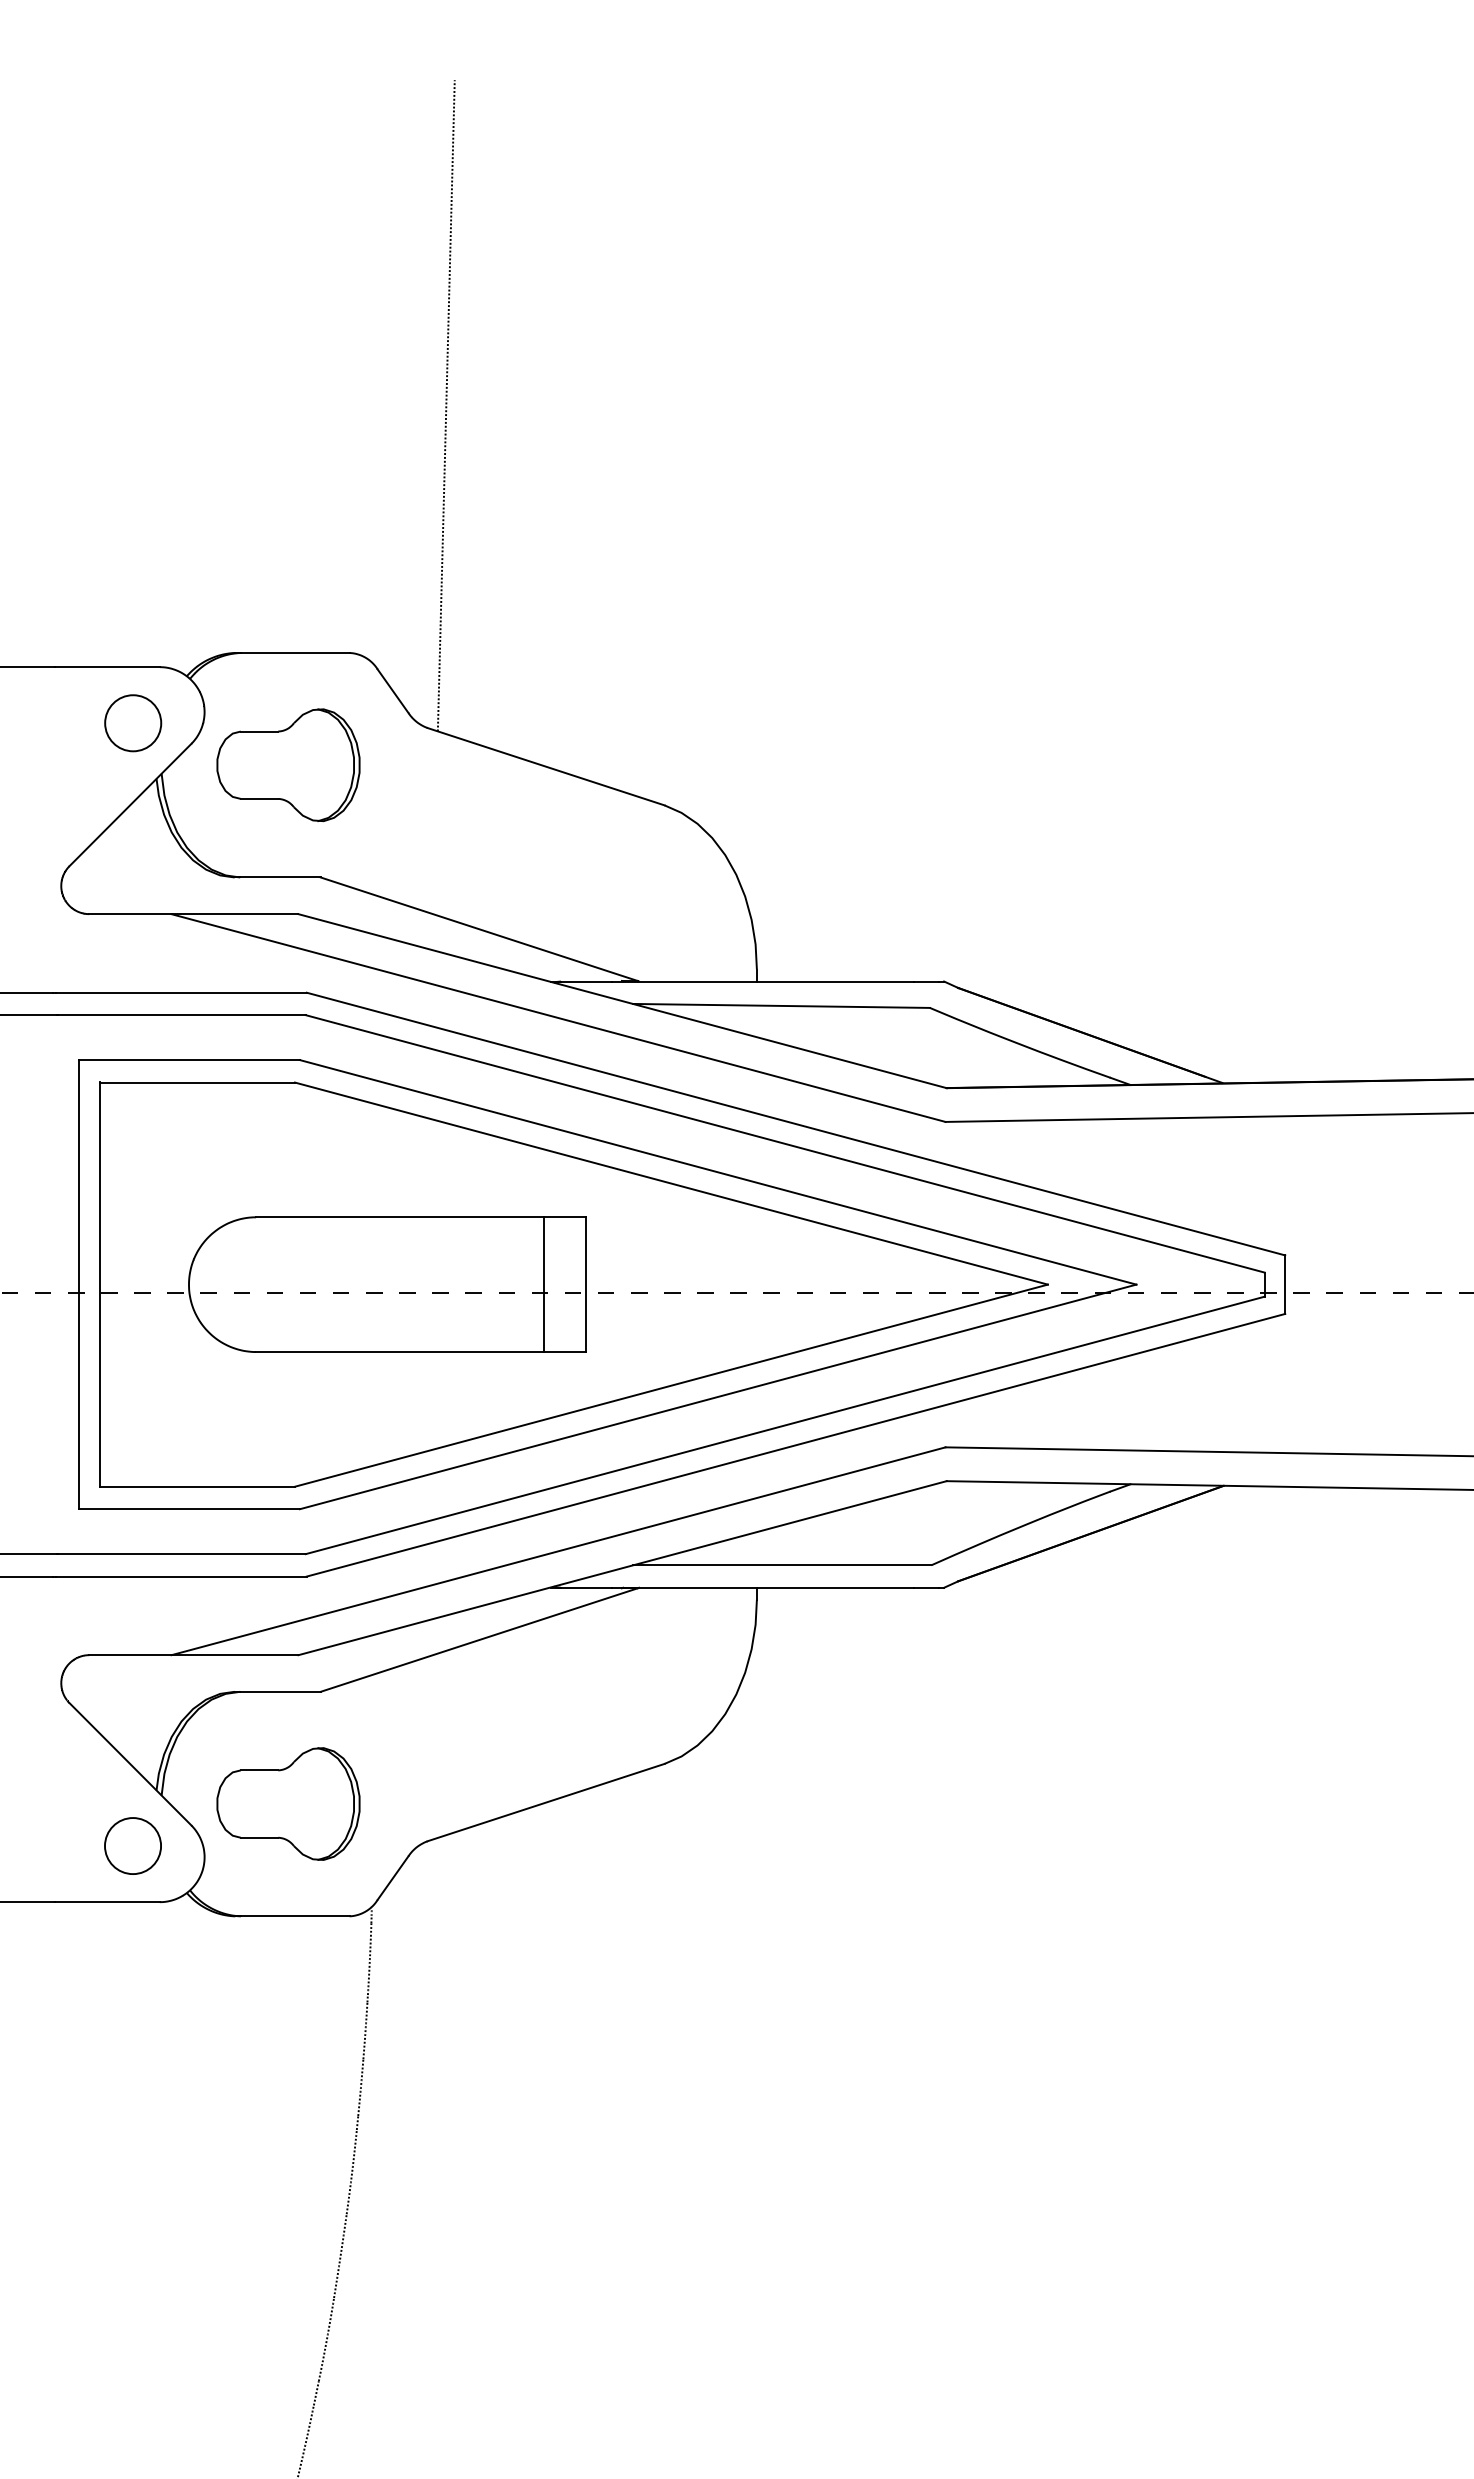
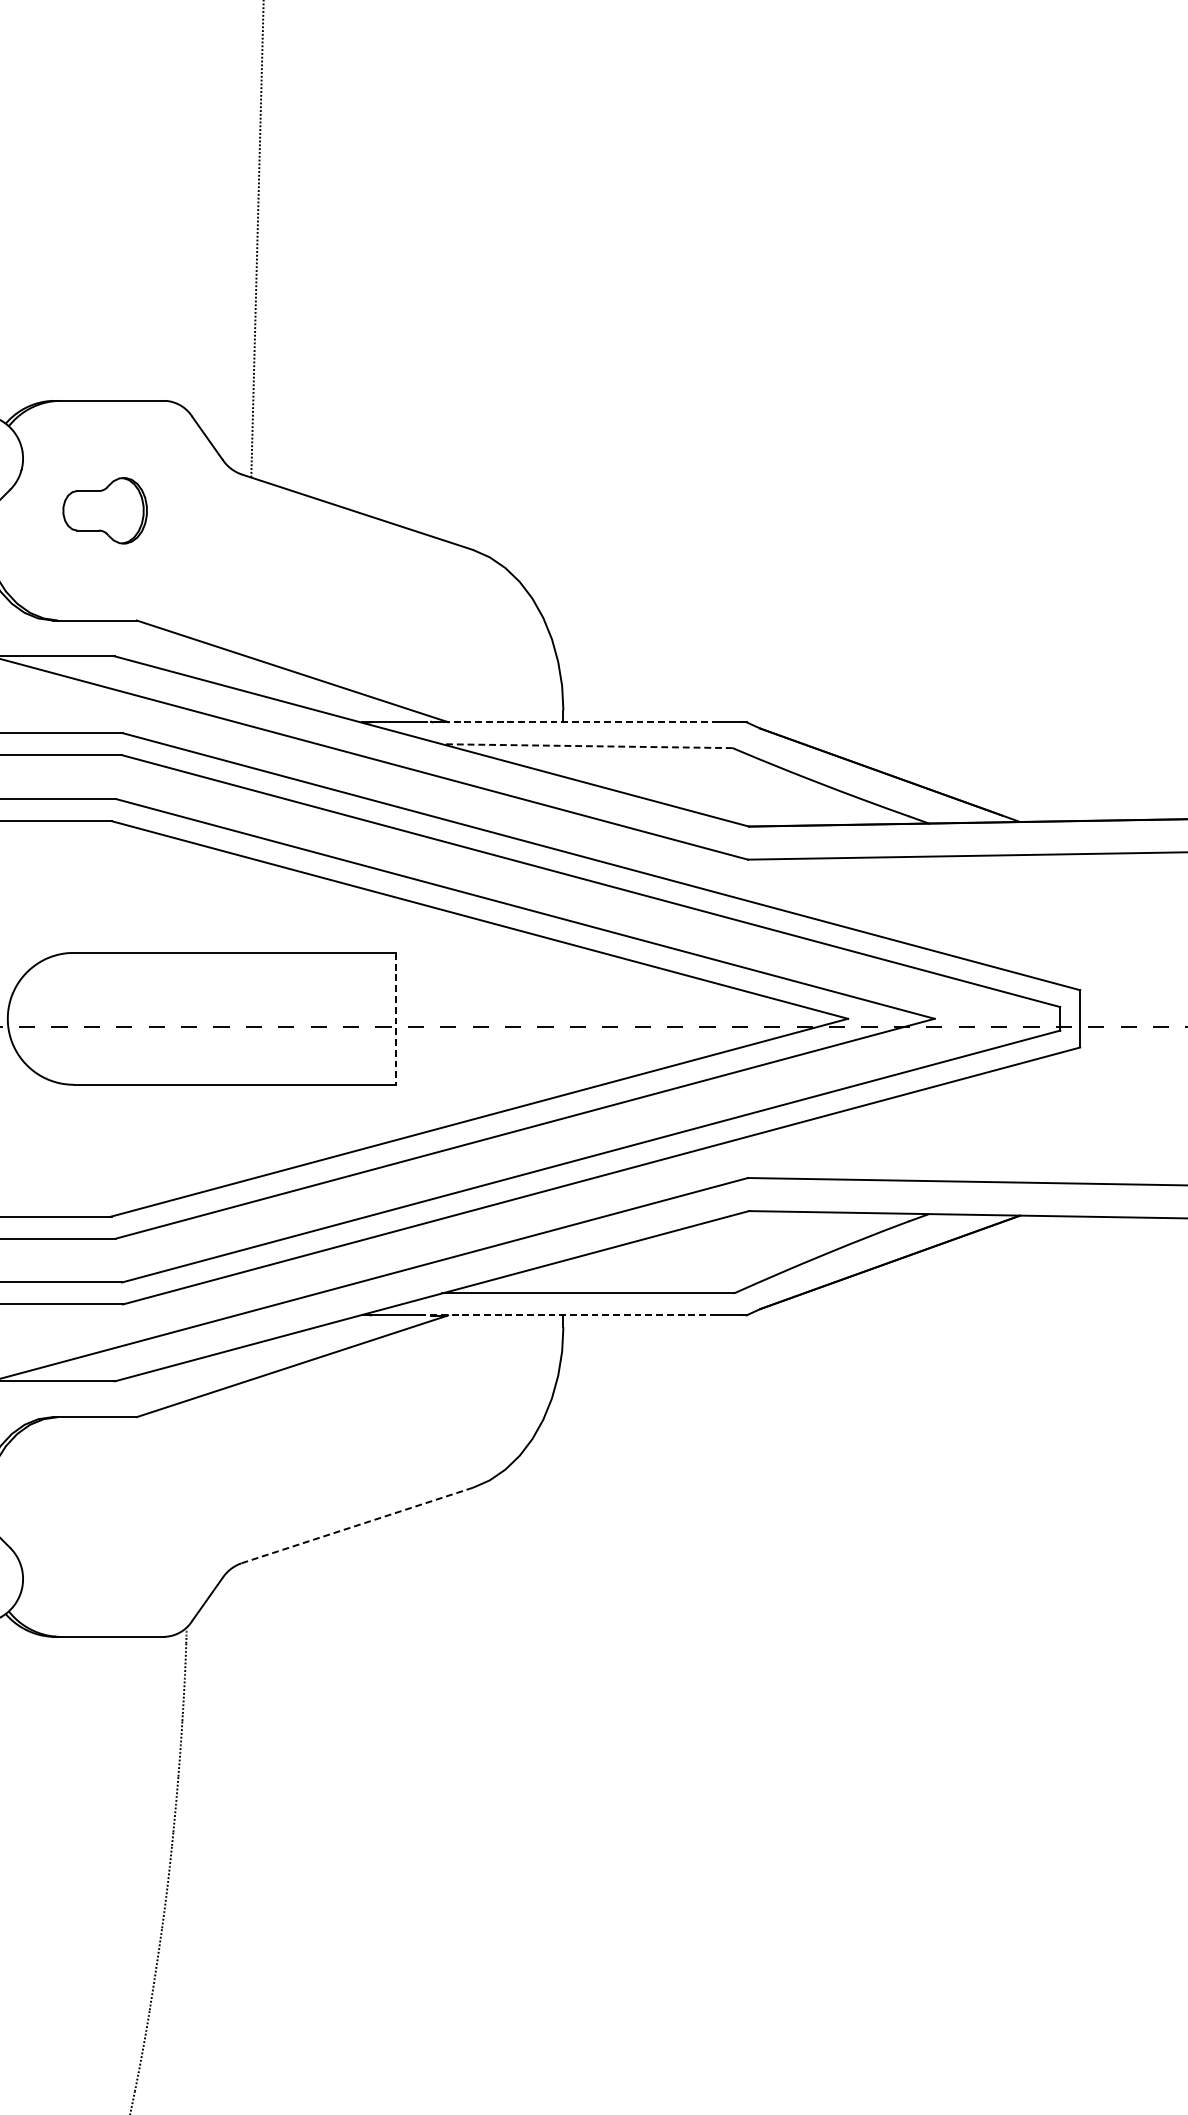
part: (288, 765) -> (105, 510), size x0.6
line: (762, 981) -> (568, 722), solid -> dashed
line: (781, 1005) -> (587, 745), solid -> dashed
line: (543, 1284) -> (354, 1018), removed
line: (586, 1285) -> (396, 1019), solid -> dashed
line: (762, 1587) -> (568, 1315), solid -> dashed
line: (546, 1802) -> (357, 1525), solid -> dashed
part: (288, 1803) -> (105, 1526), removed

